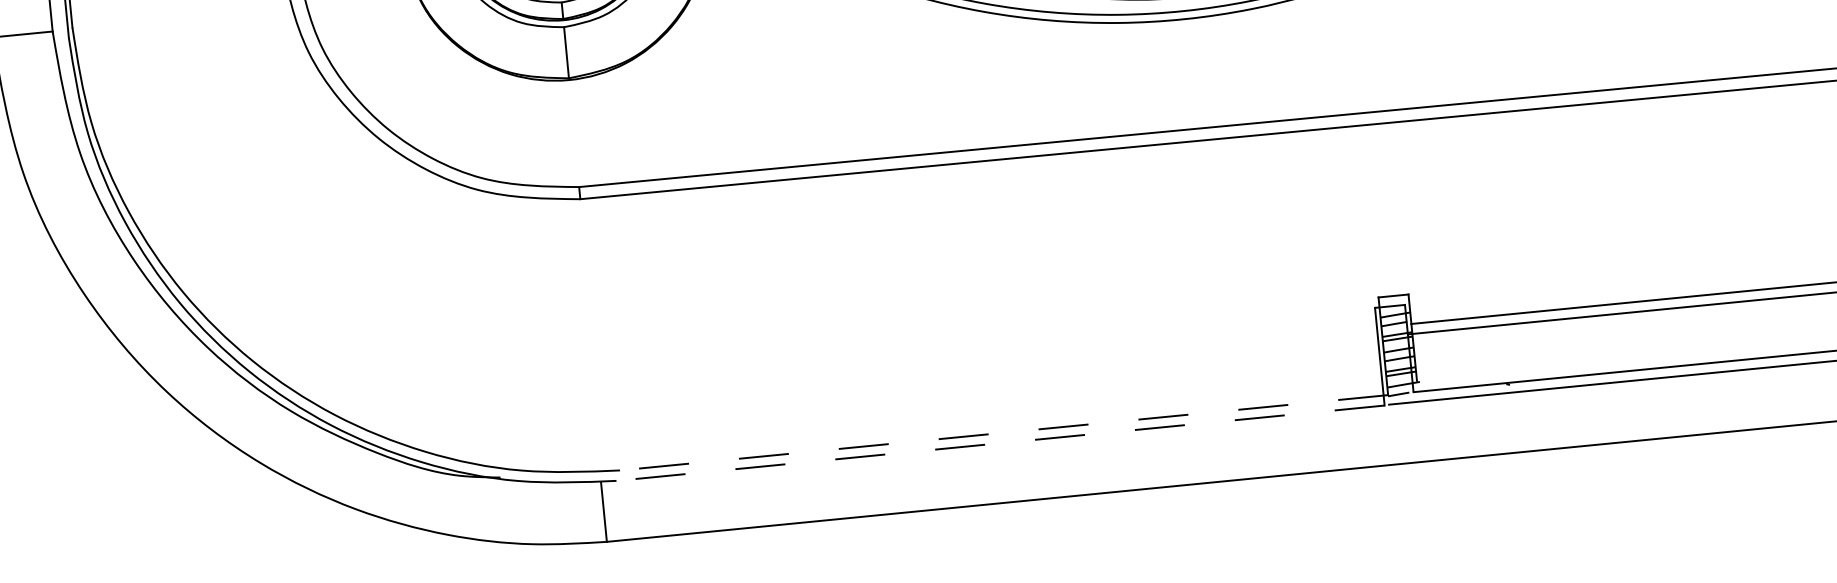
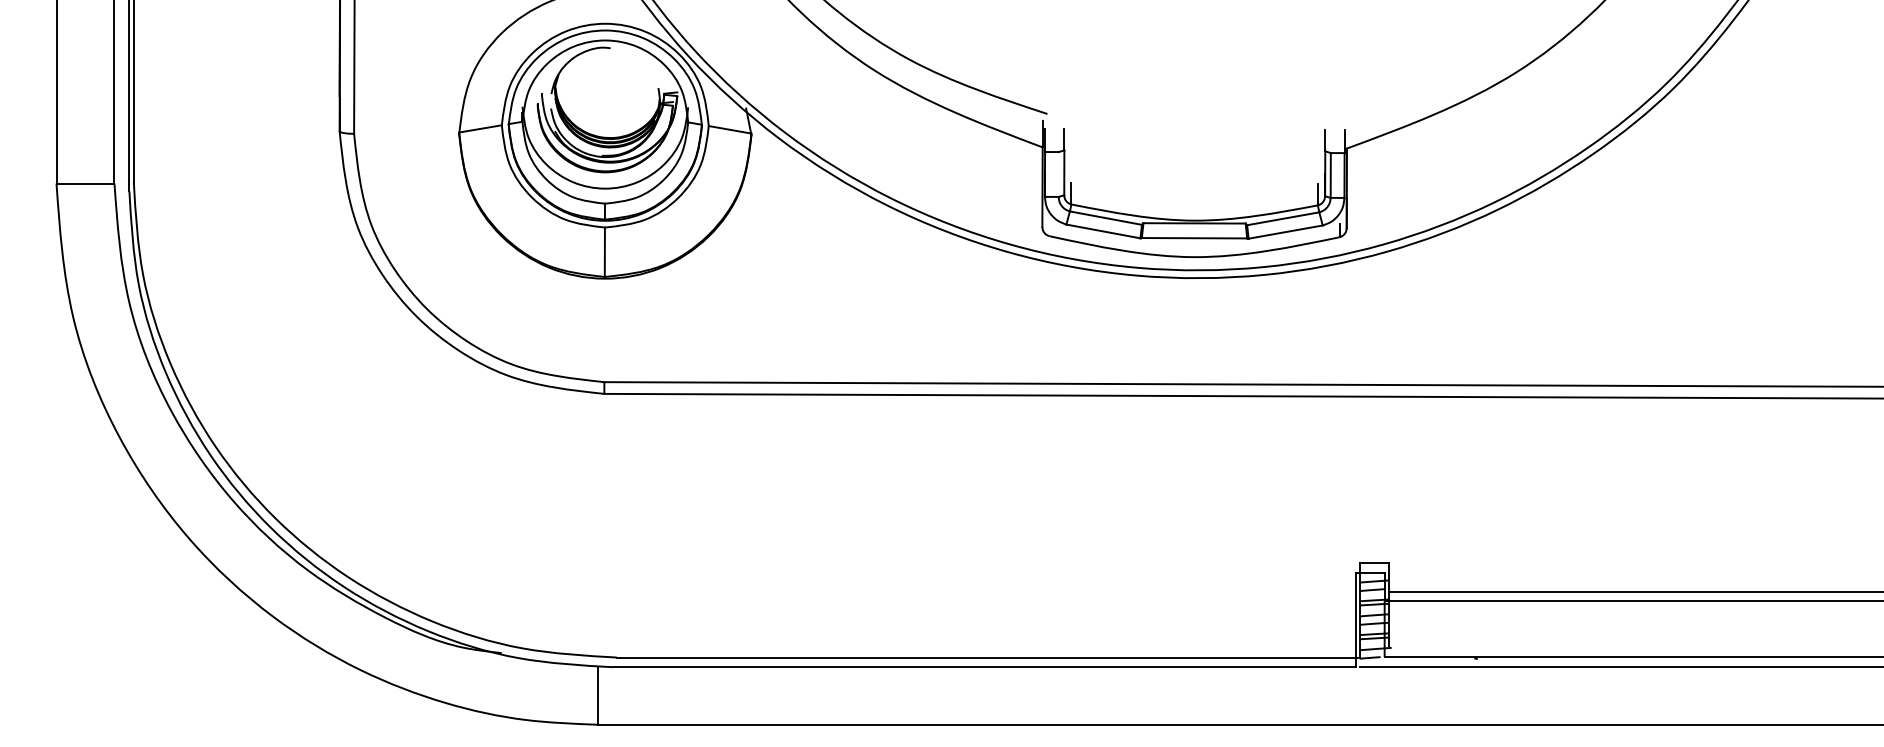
line: (1004, 432) -> (988, 657), dashed -> solid
line: (1000, 443) -> (984, 667), dashed -> solid

